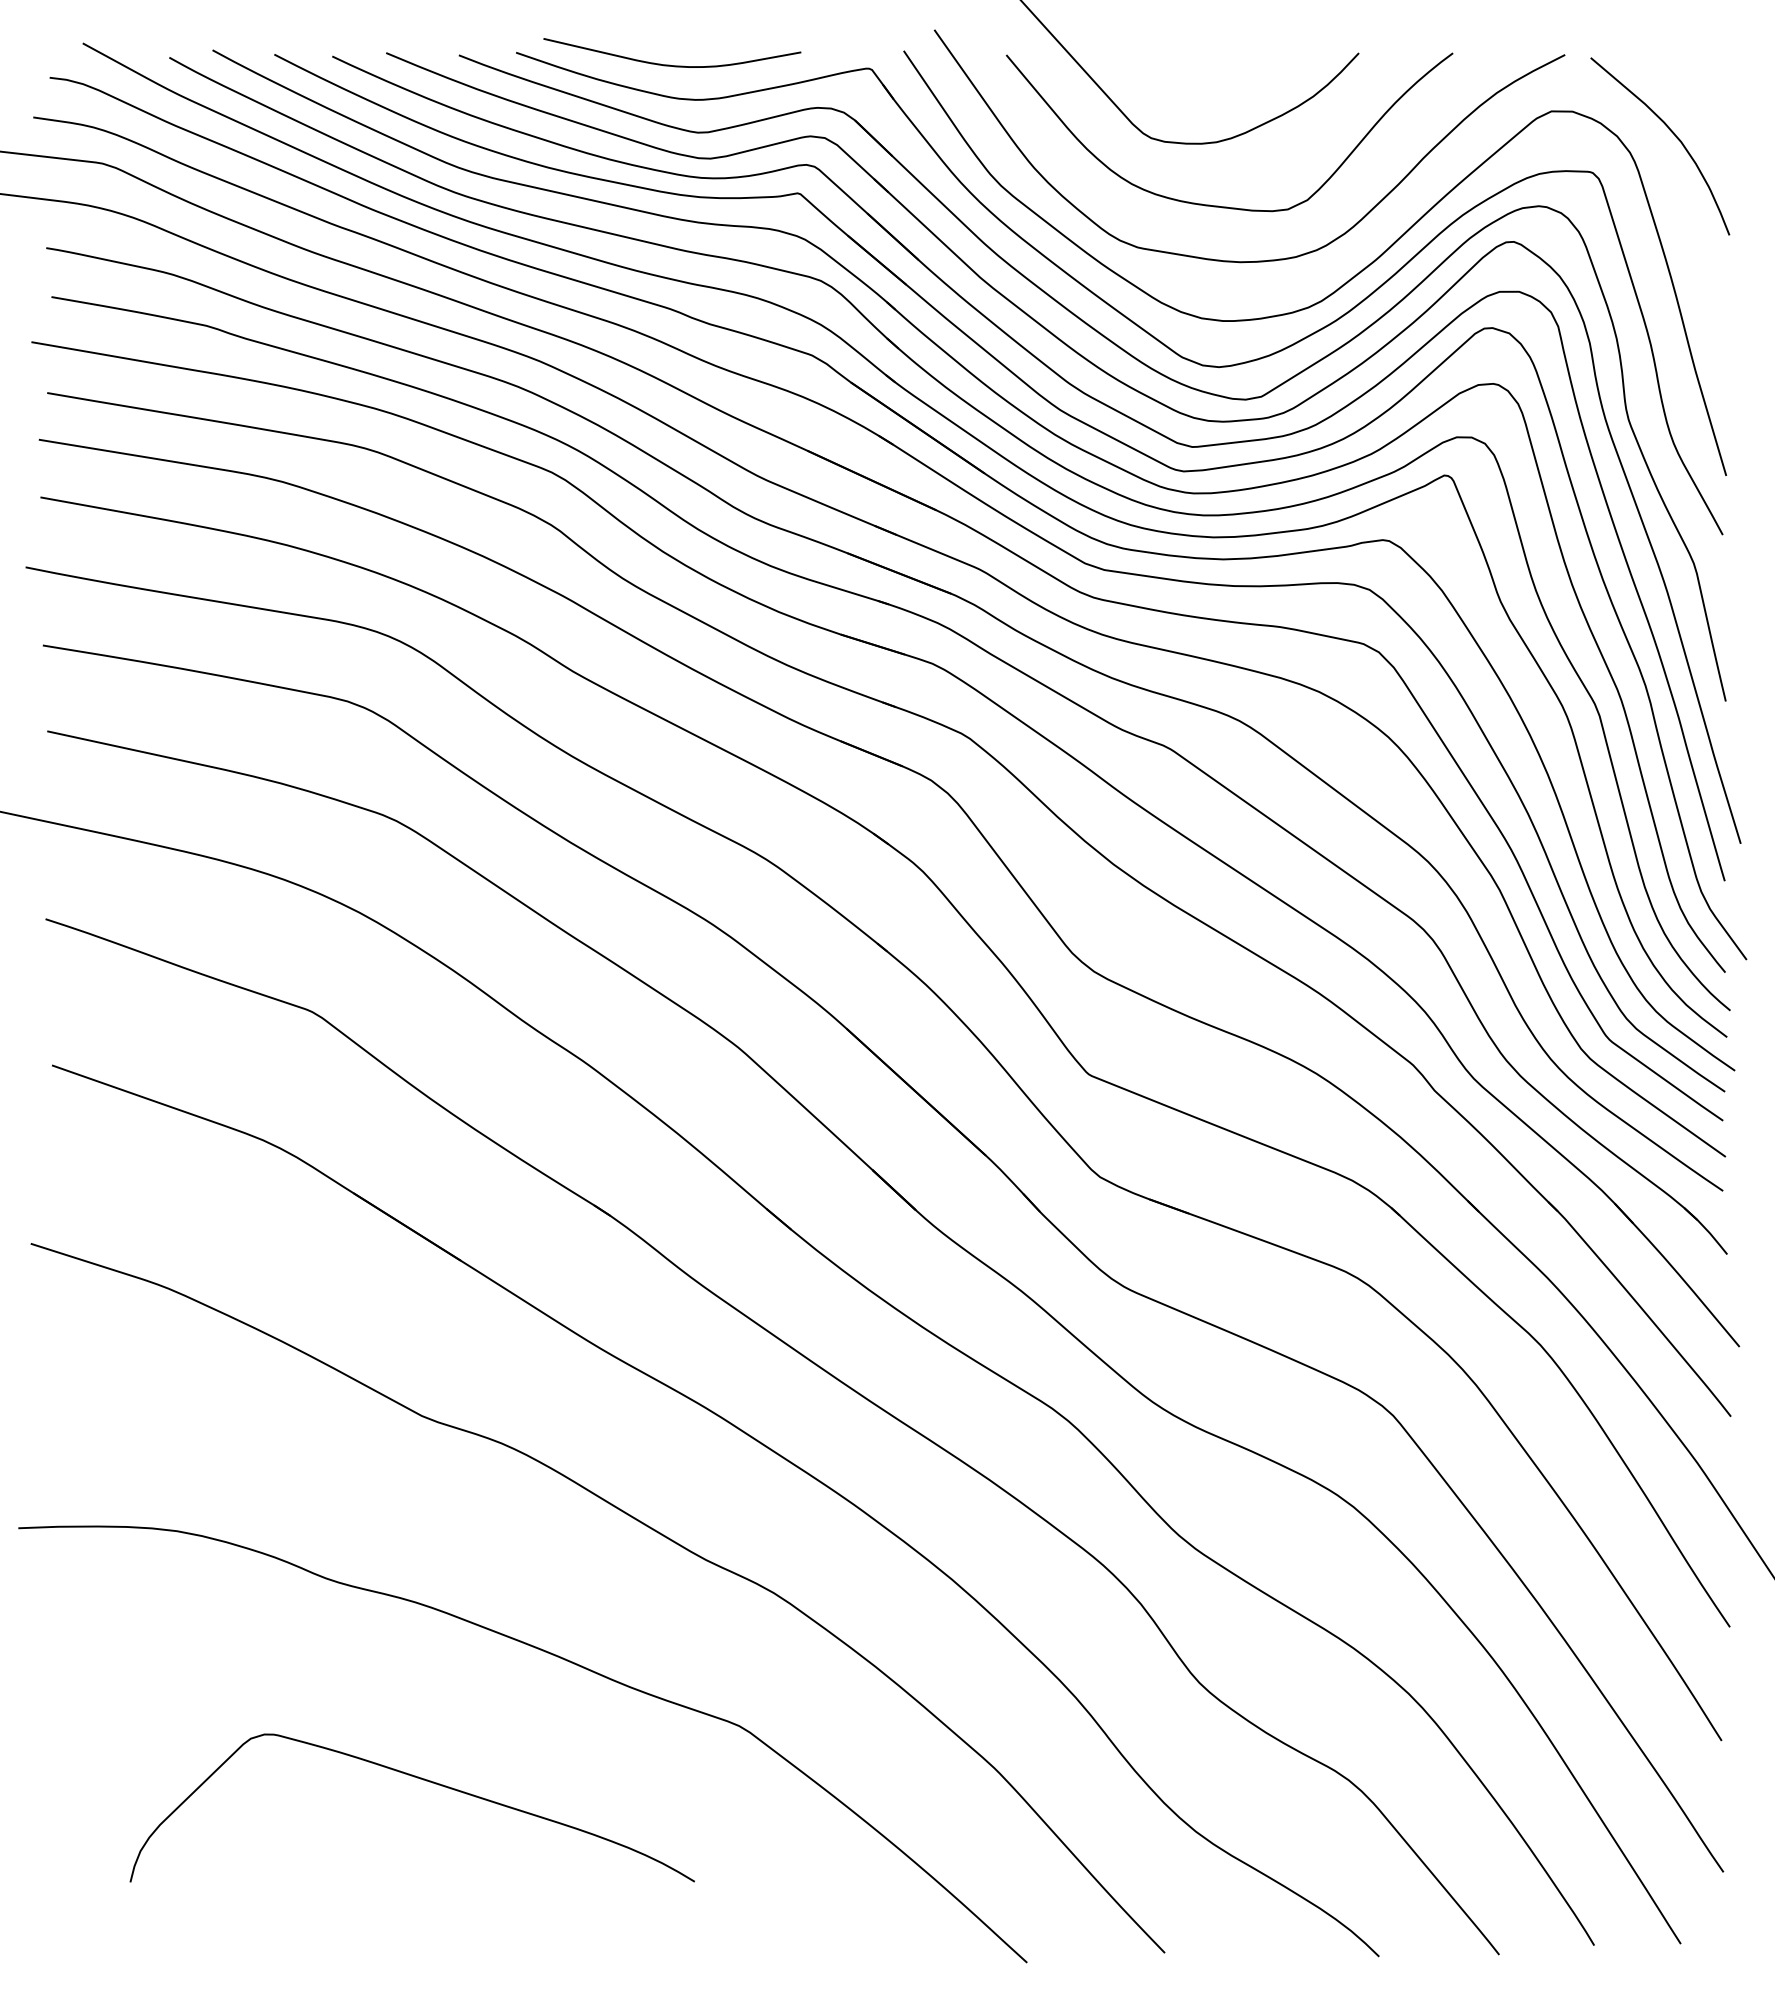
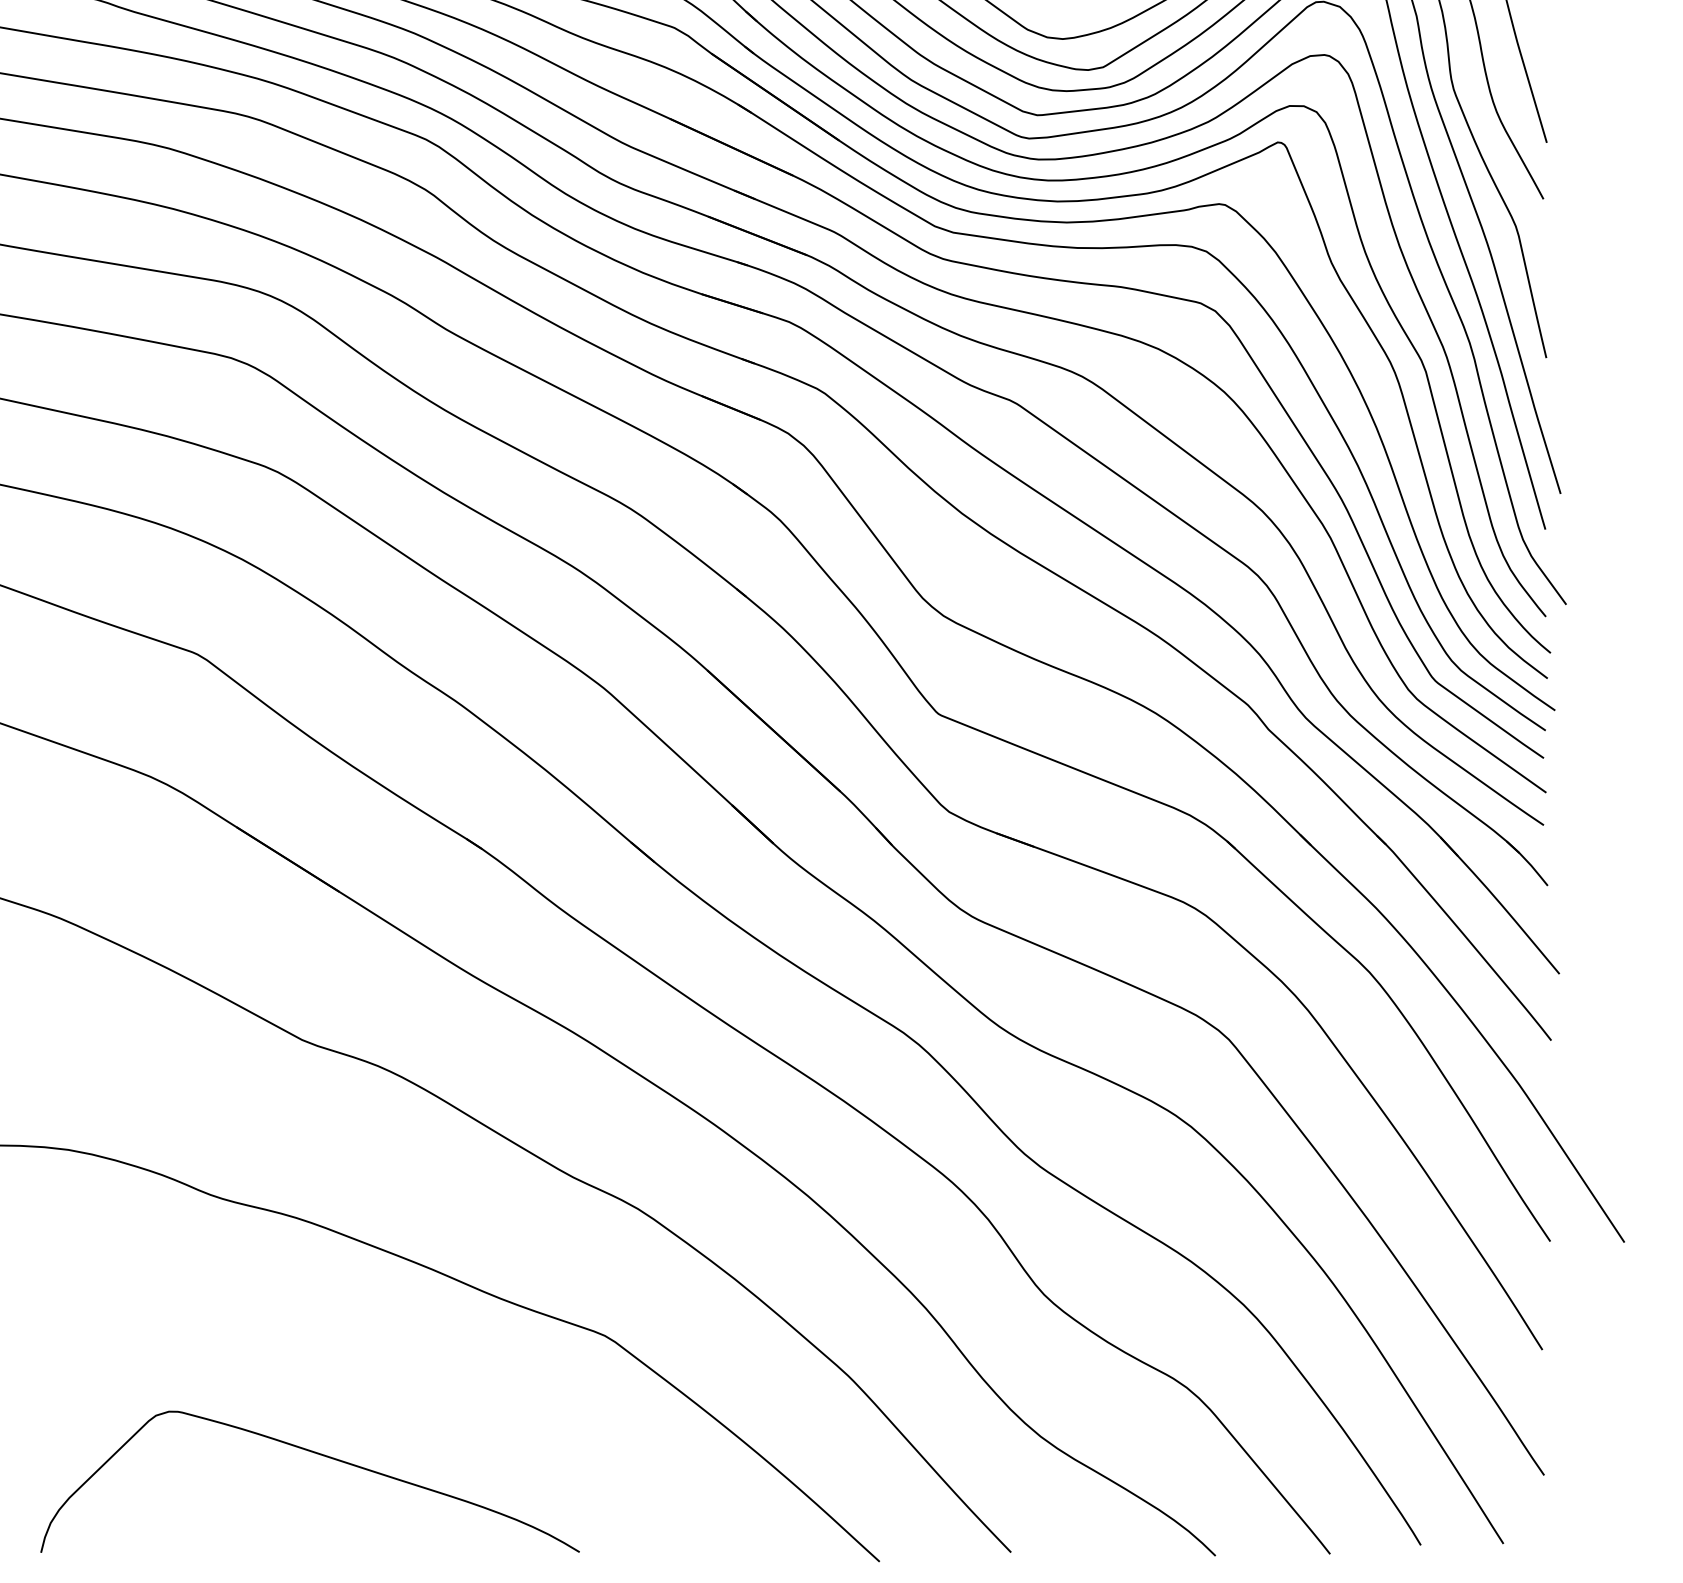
curve: (420, 1779) -> (317, 1454), moved

